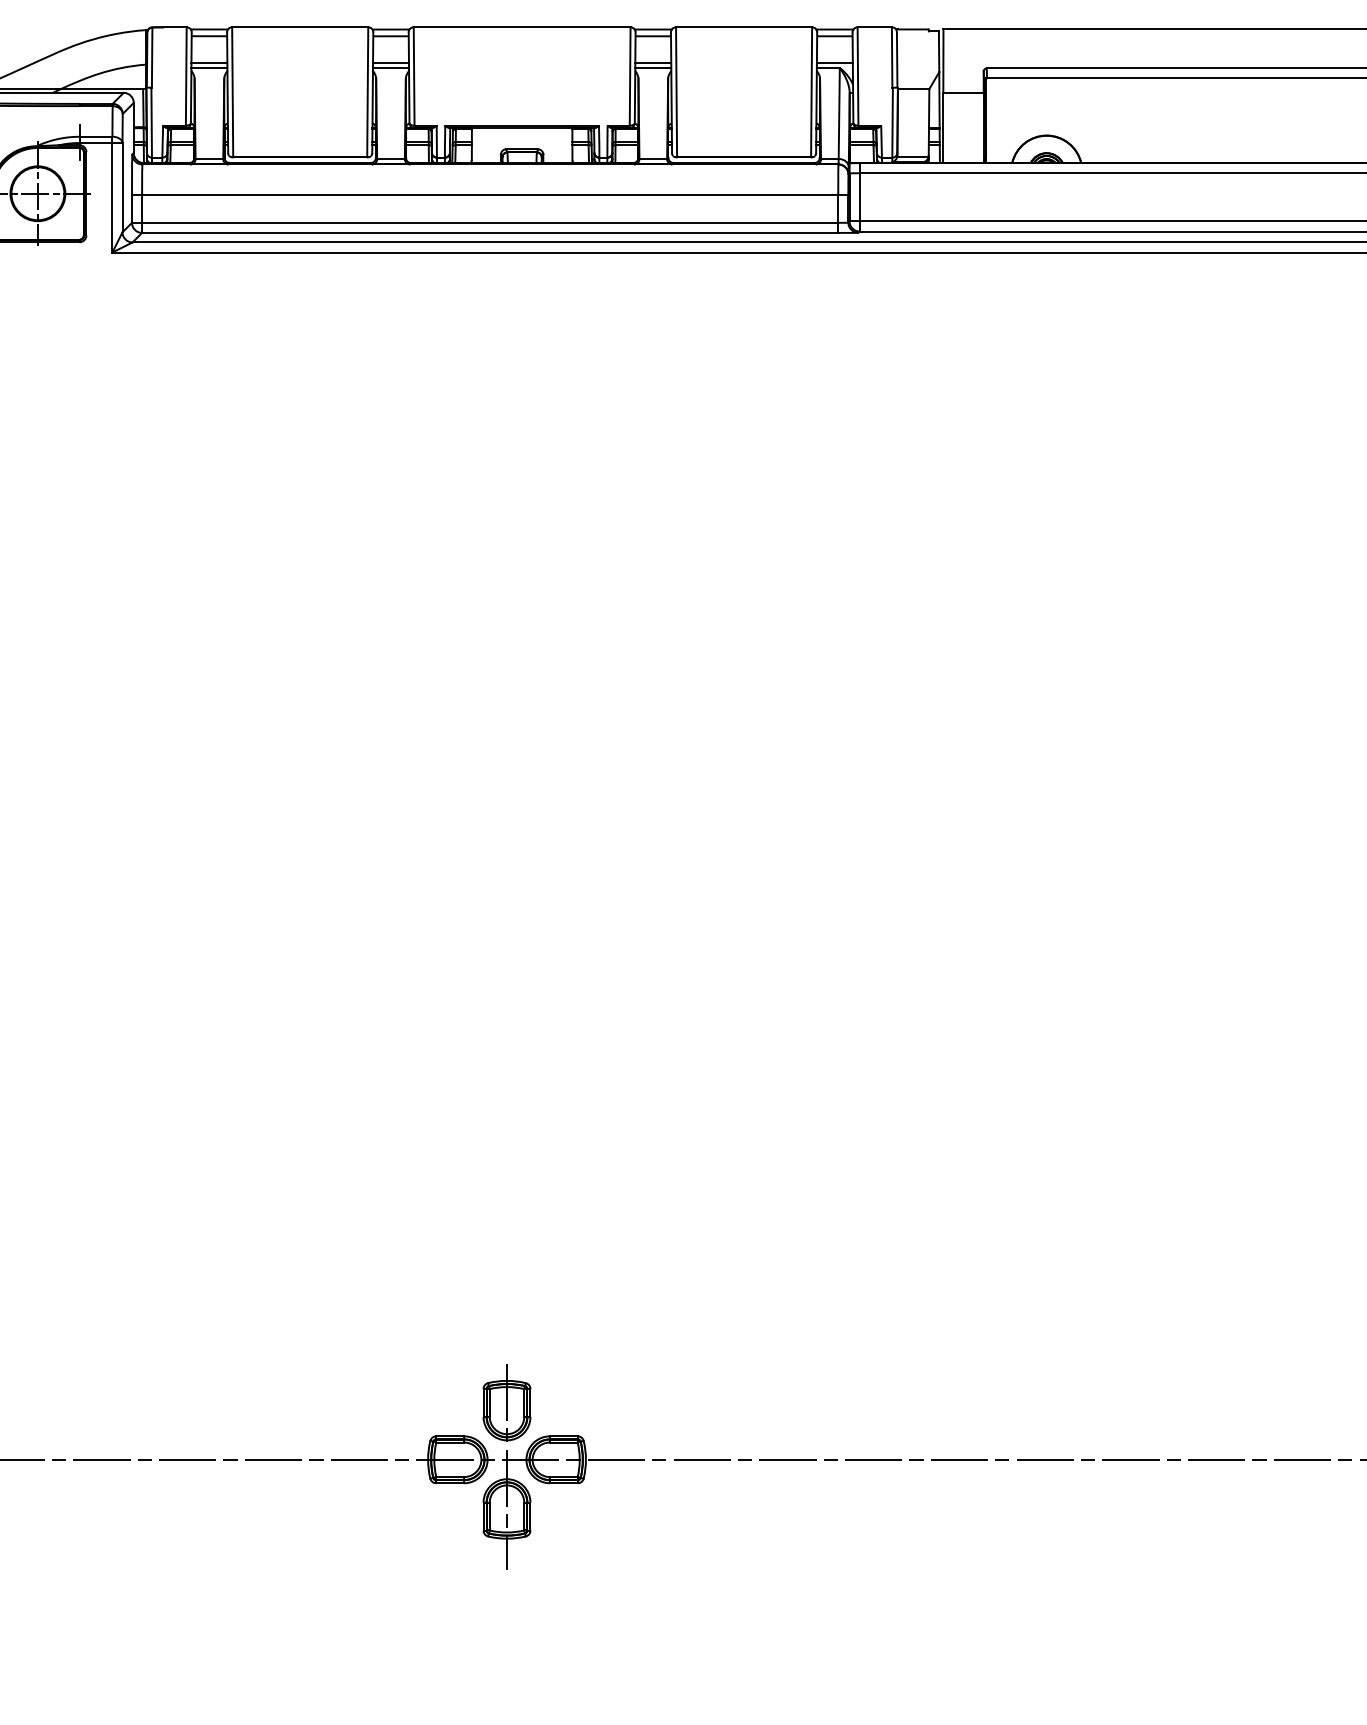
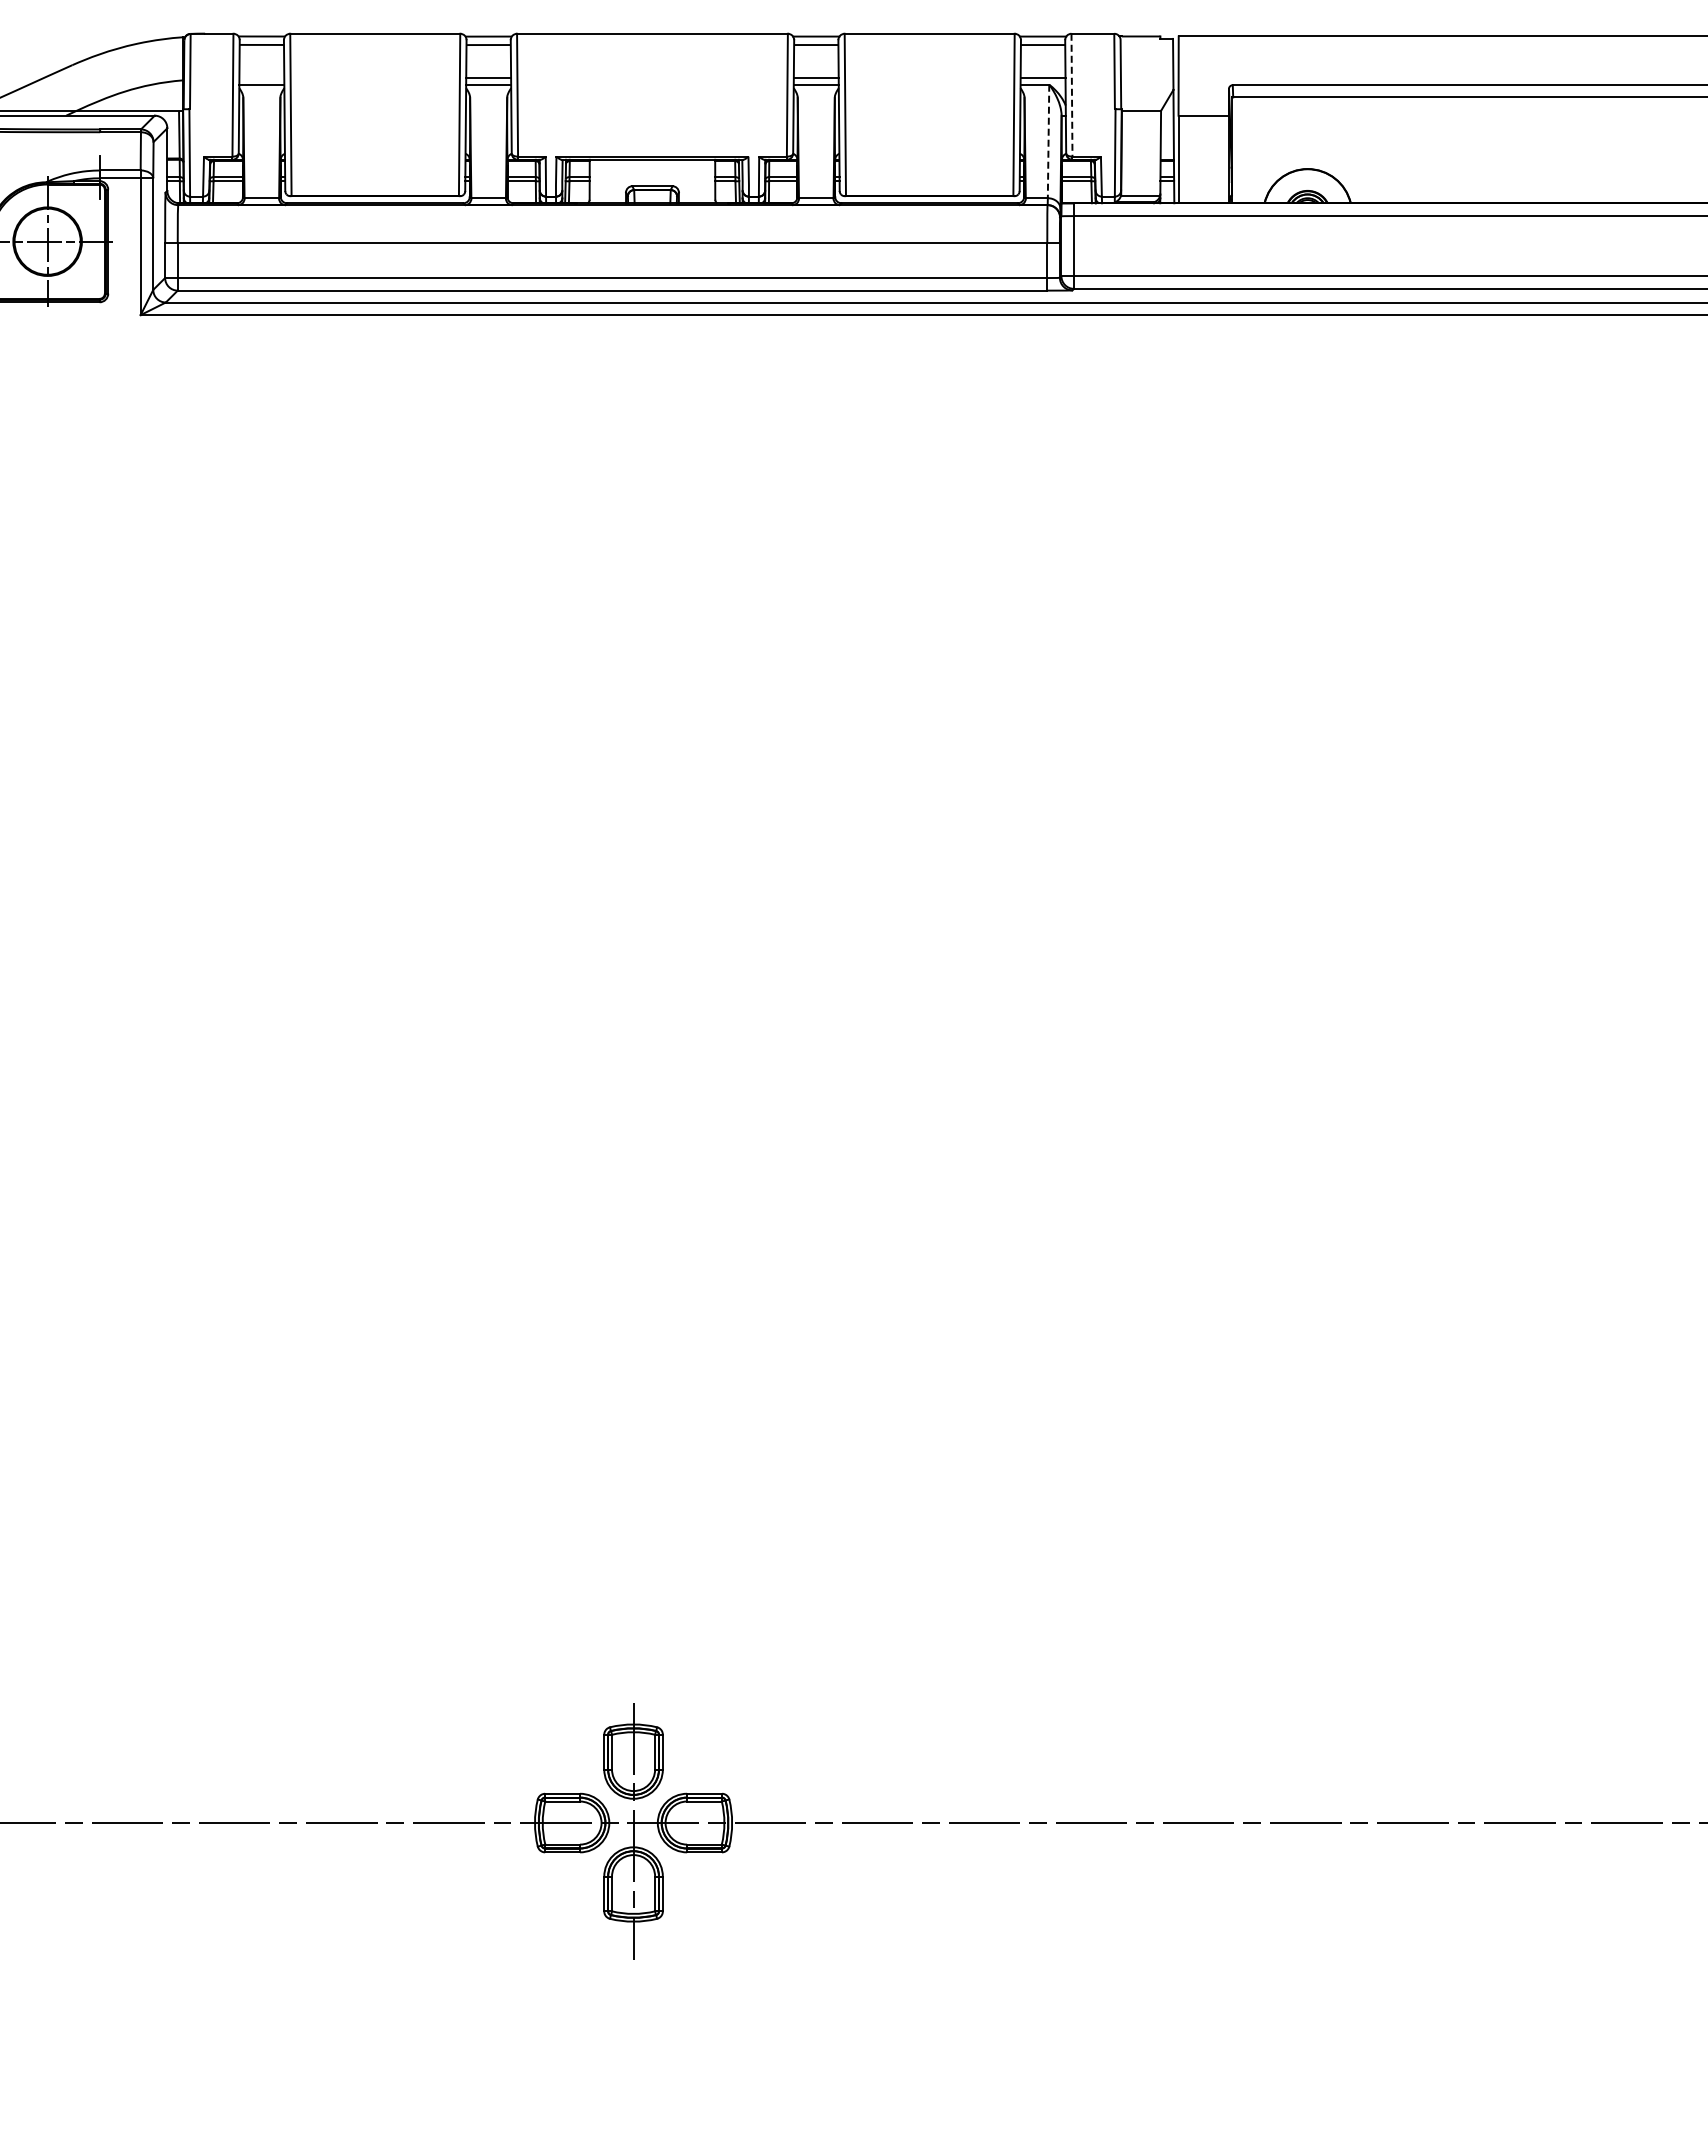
line: (209, 62) -> (261, 77), removed
line: (857, 76) -> (1071, 95), solid -> dashed
line: (839, 113) -> (1048, 141), solid -> dashed

